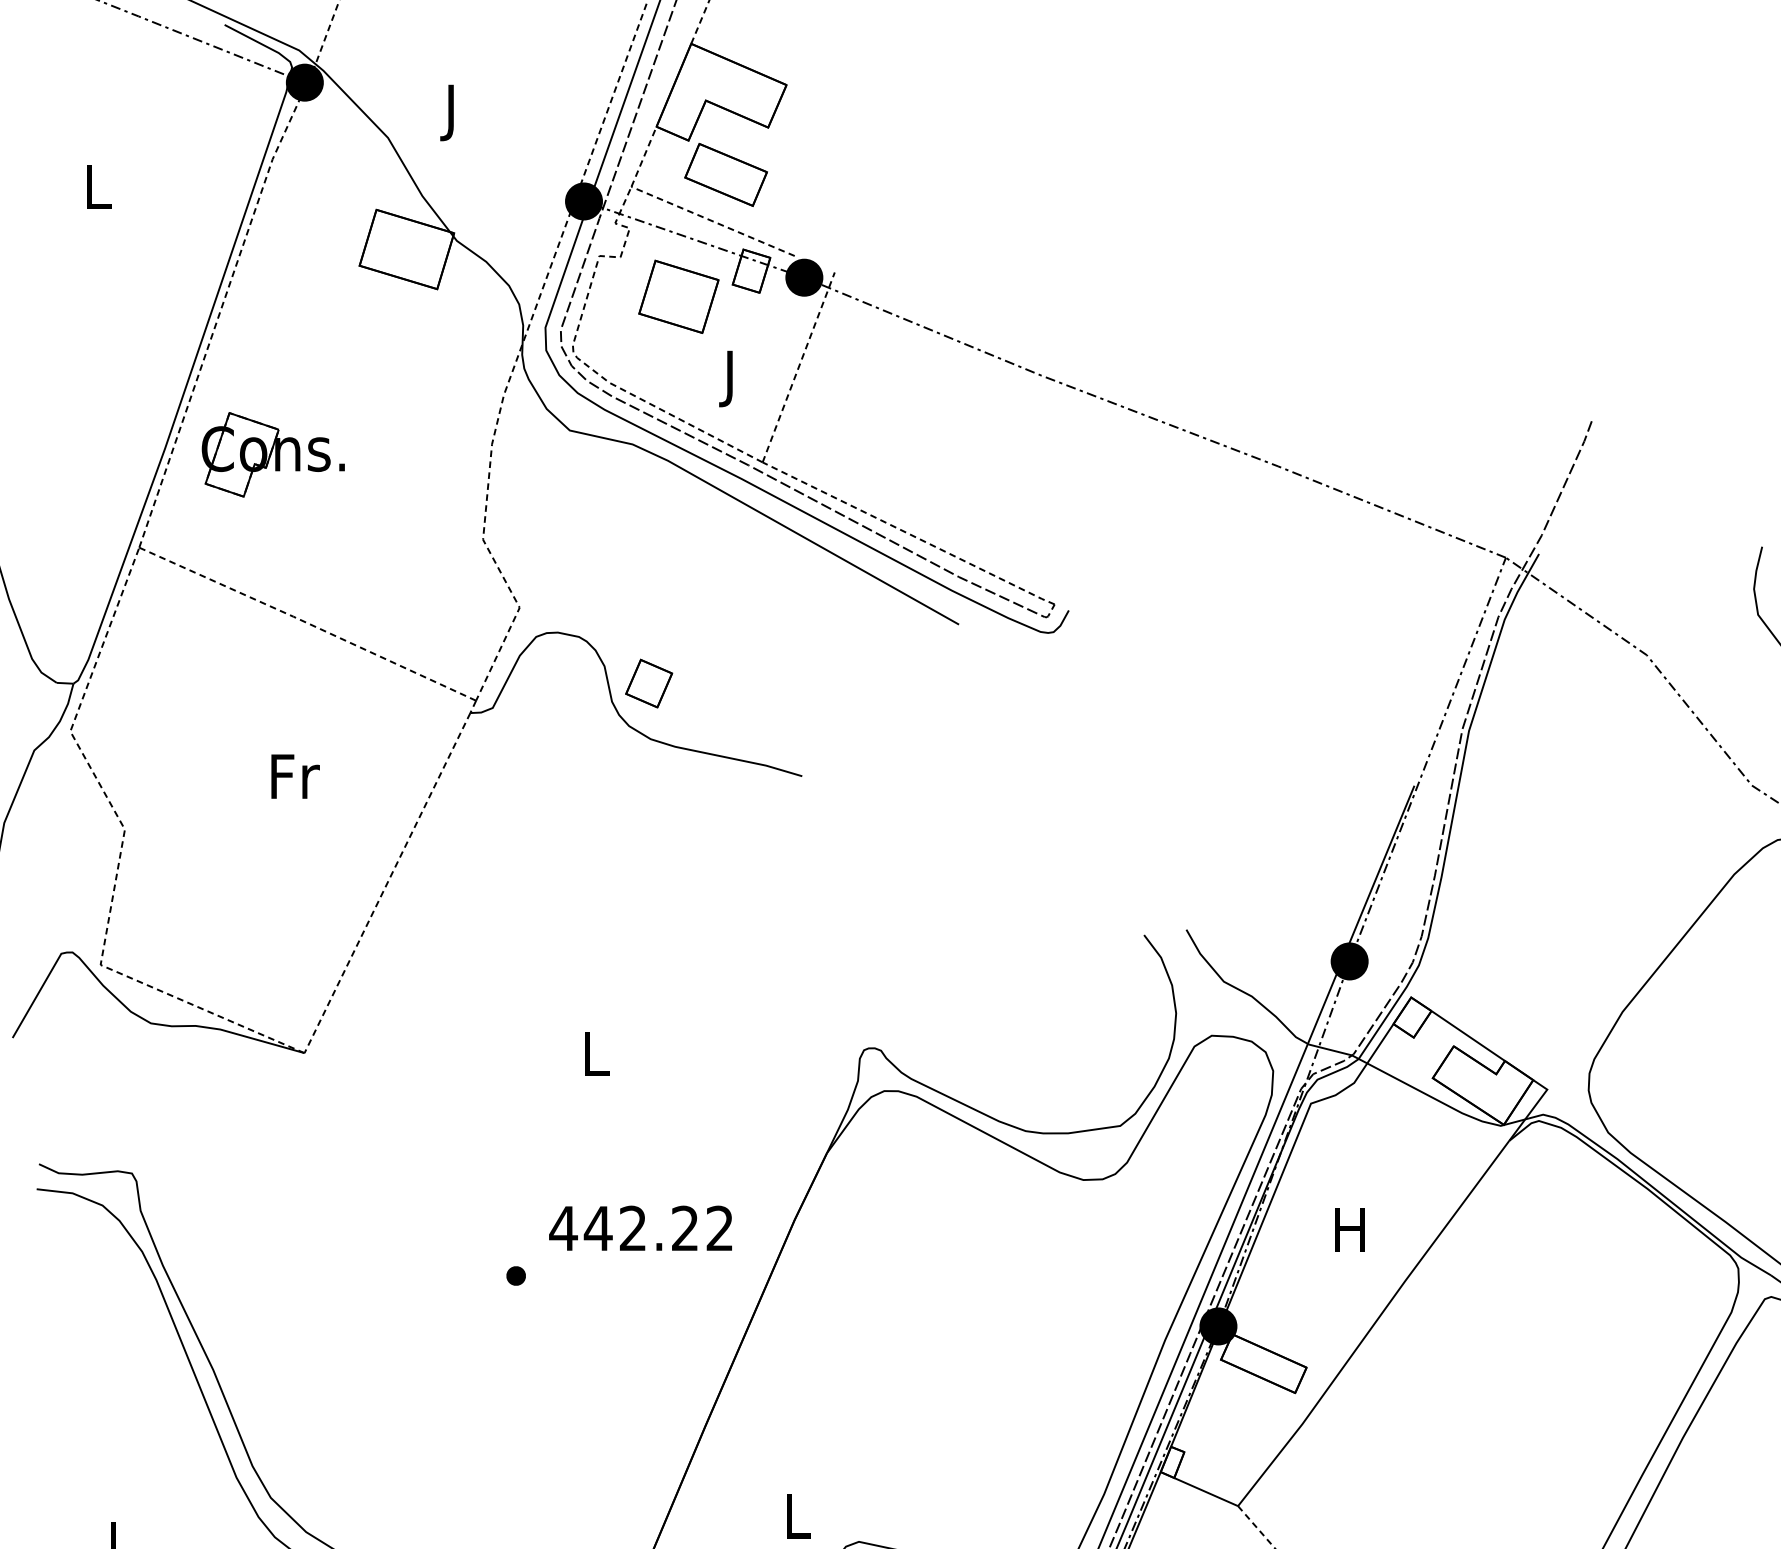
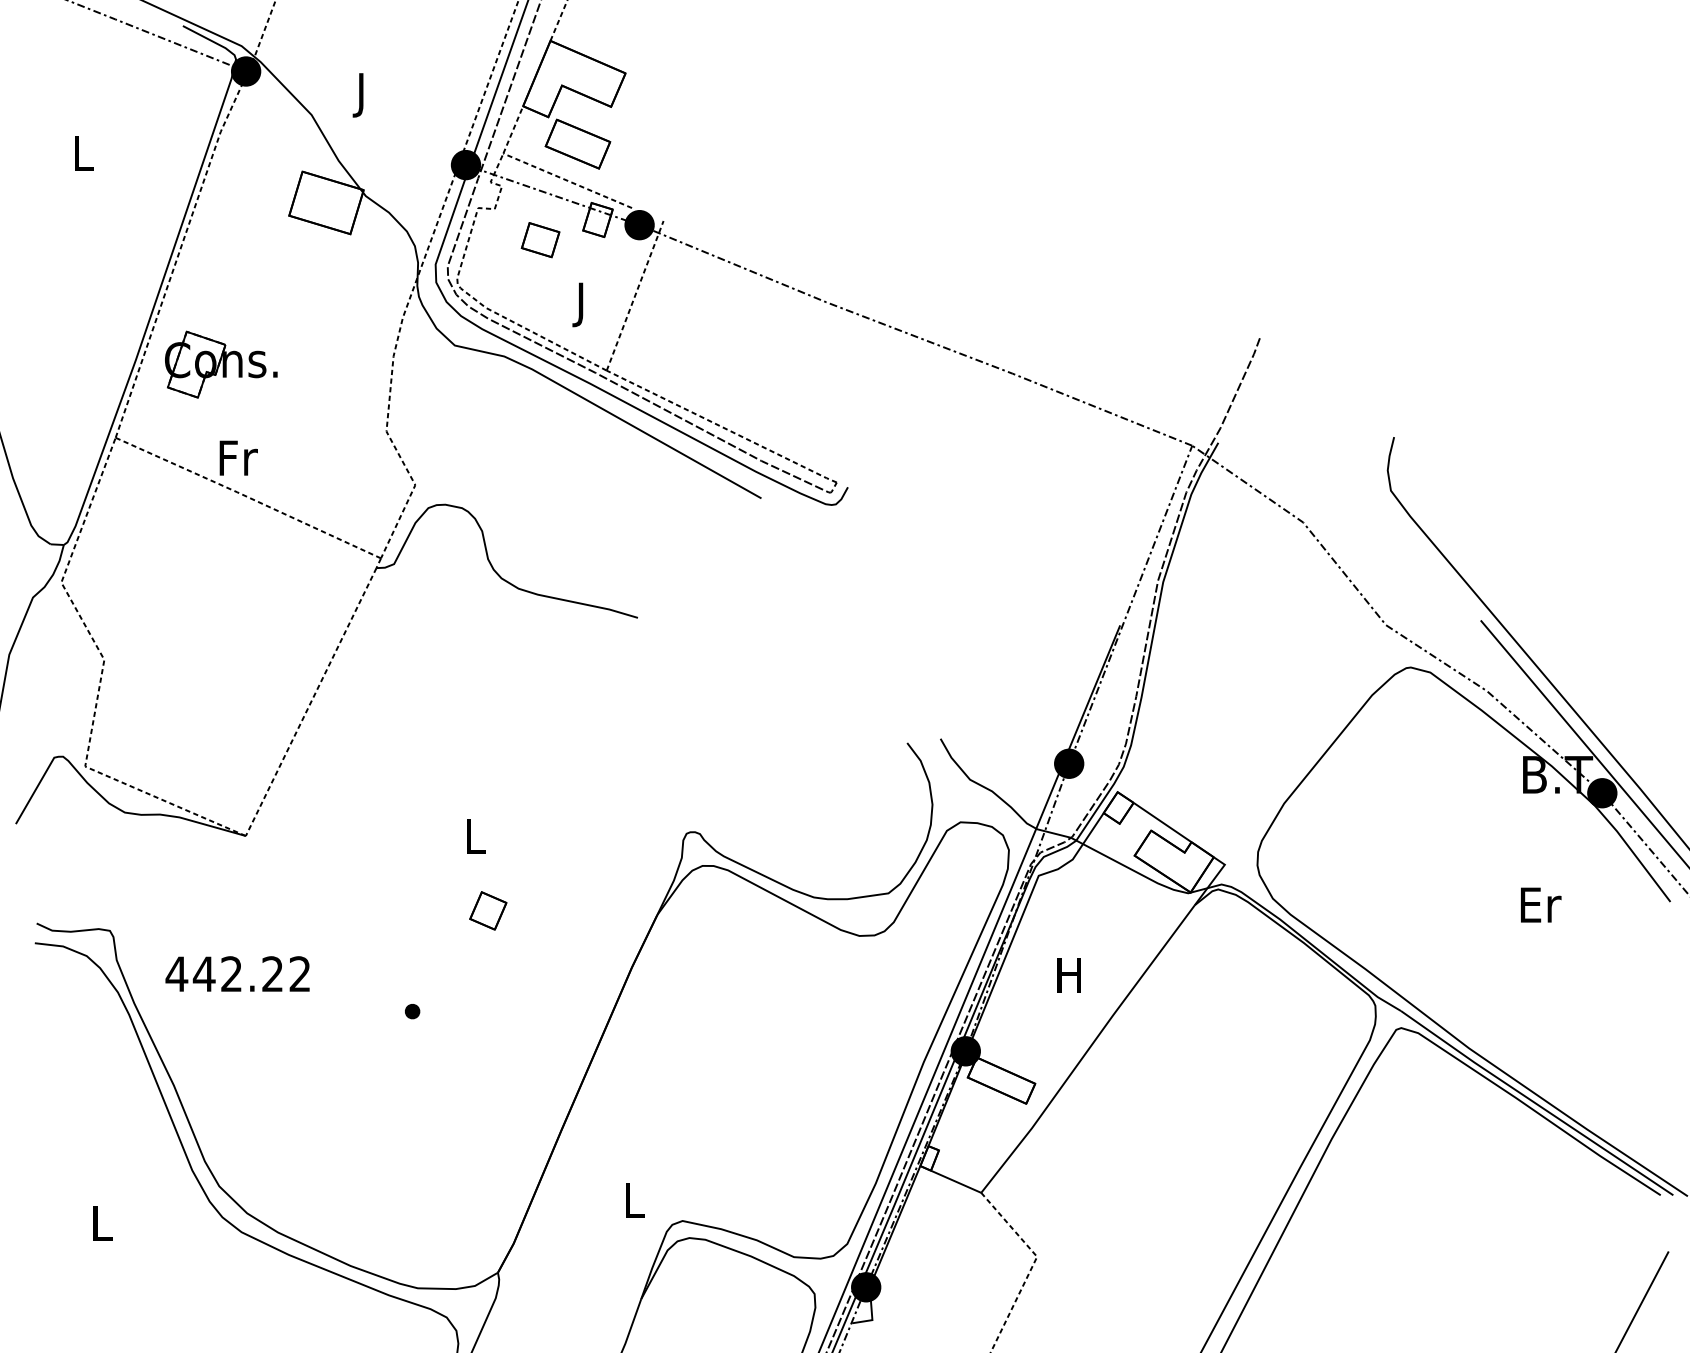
part: (678, 295) -> (540, 239), size x0.6
part: (649, 683) -> (488, 910), moved
text: (295, 775) -> (238, 457), moved
text: (640, 1227) -> (237, 973), moved

